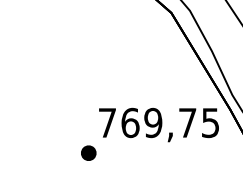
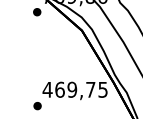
text: (107, 122) -> (47, 89), 769,75 -> 469,75

